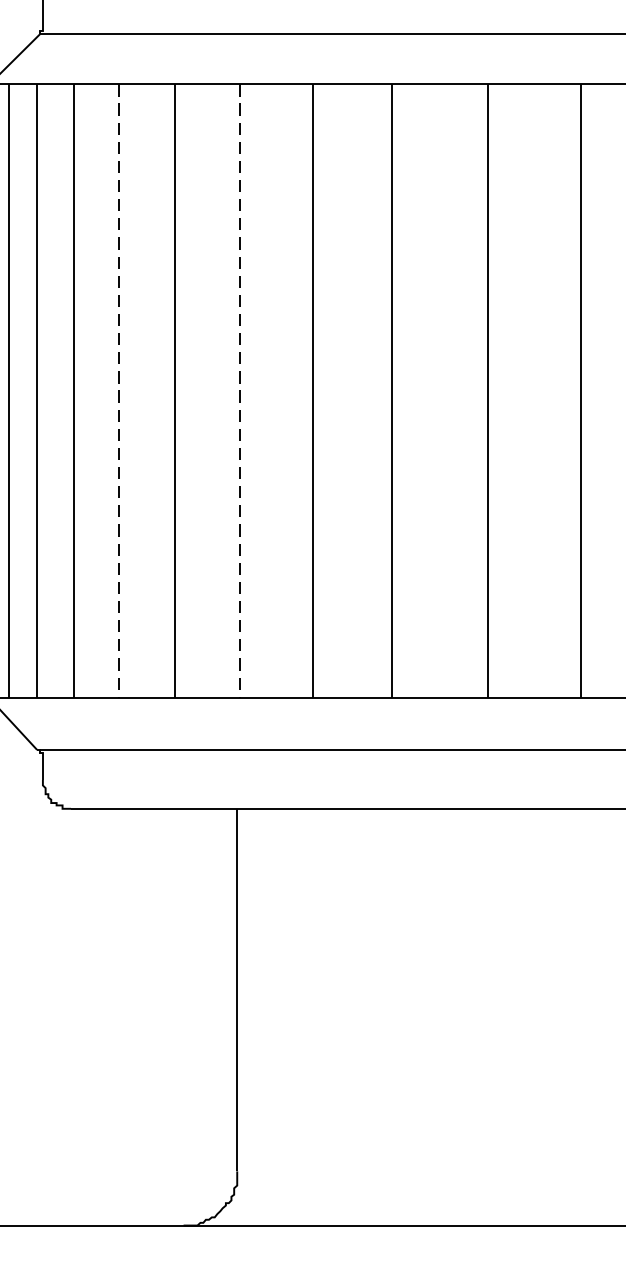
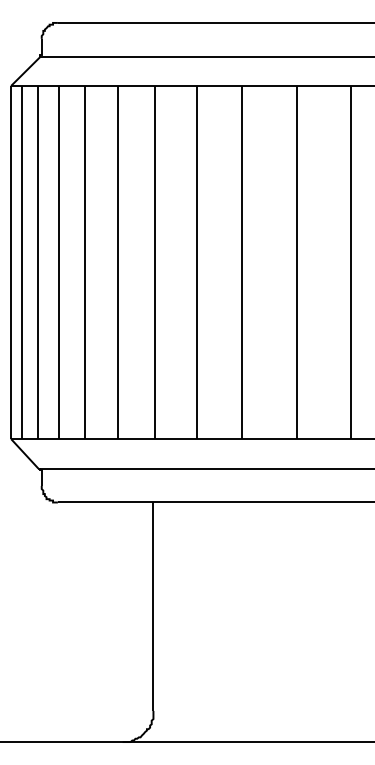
line: (119, 391) -> (85, 262), dashed -> solid
line: (240, 391) -> (155, 262), dashed -> solid

